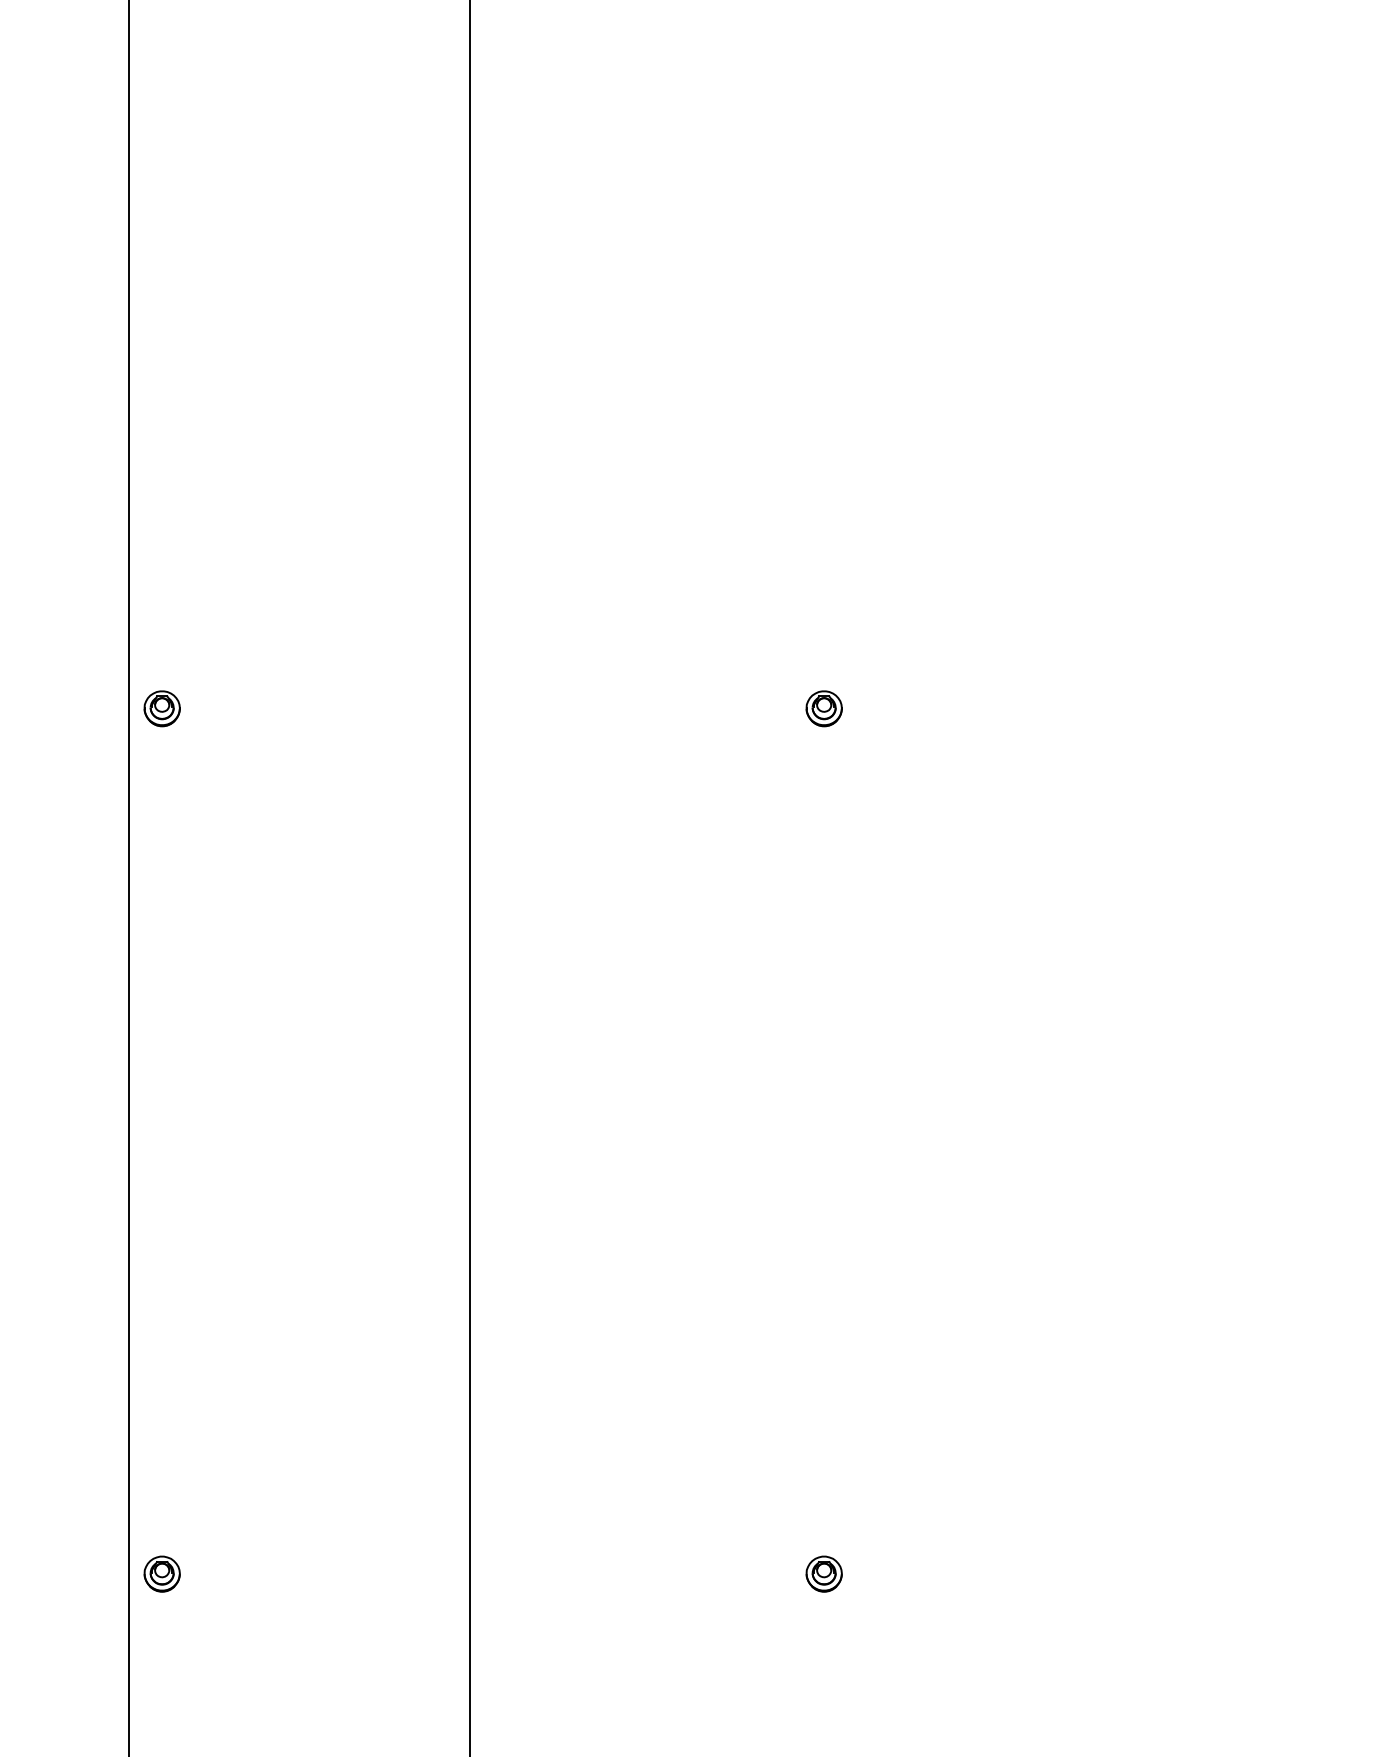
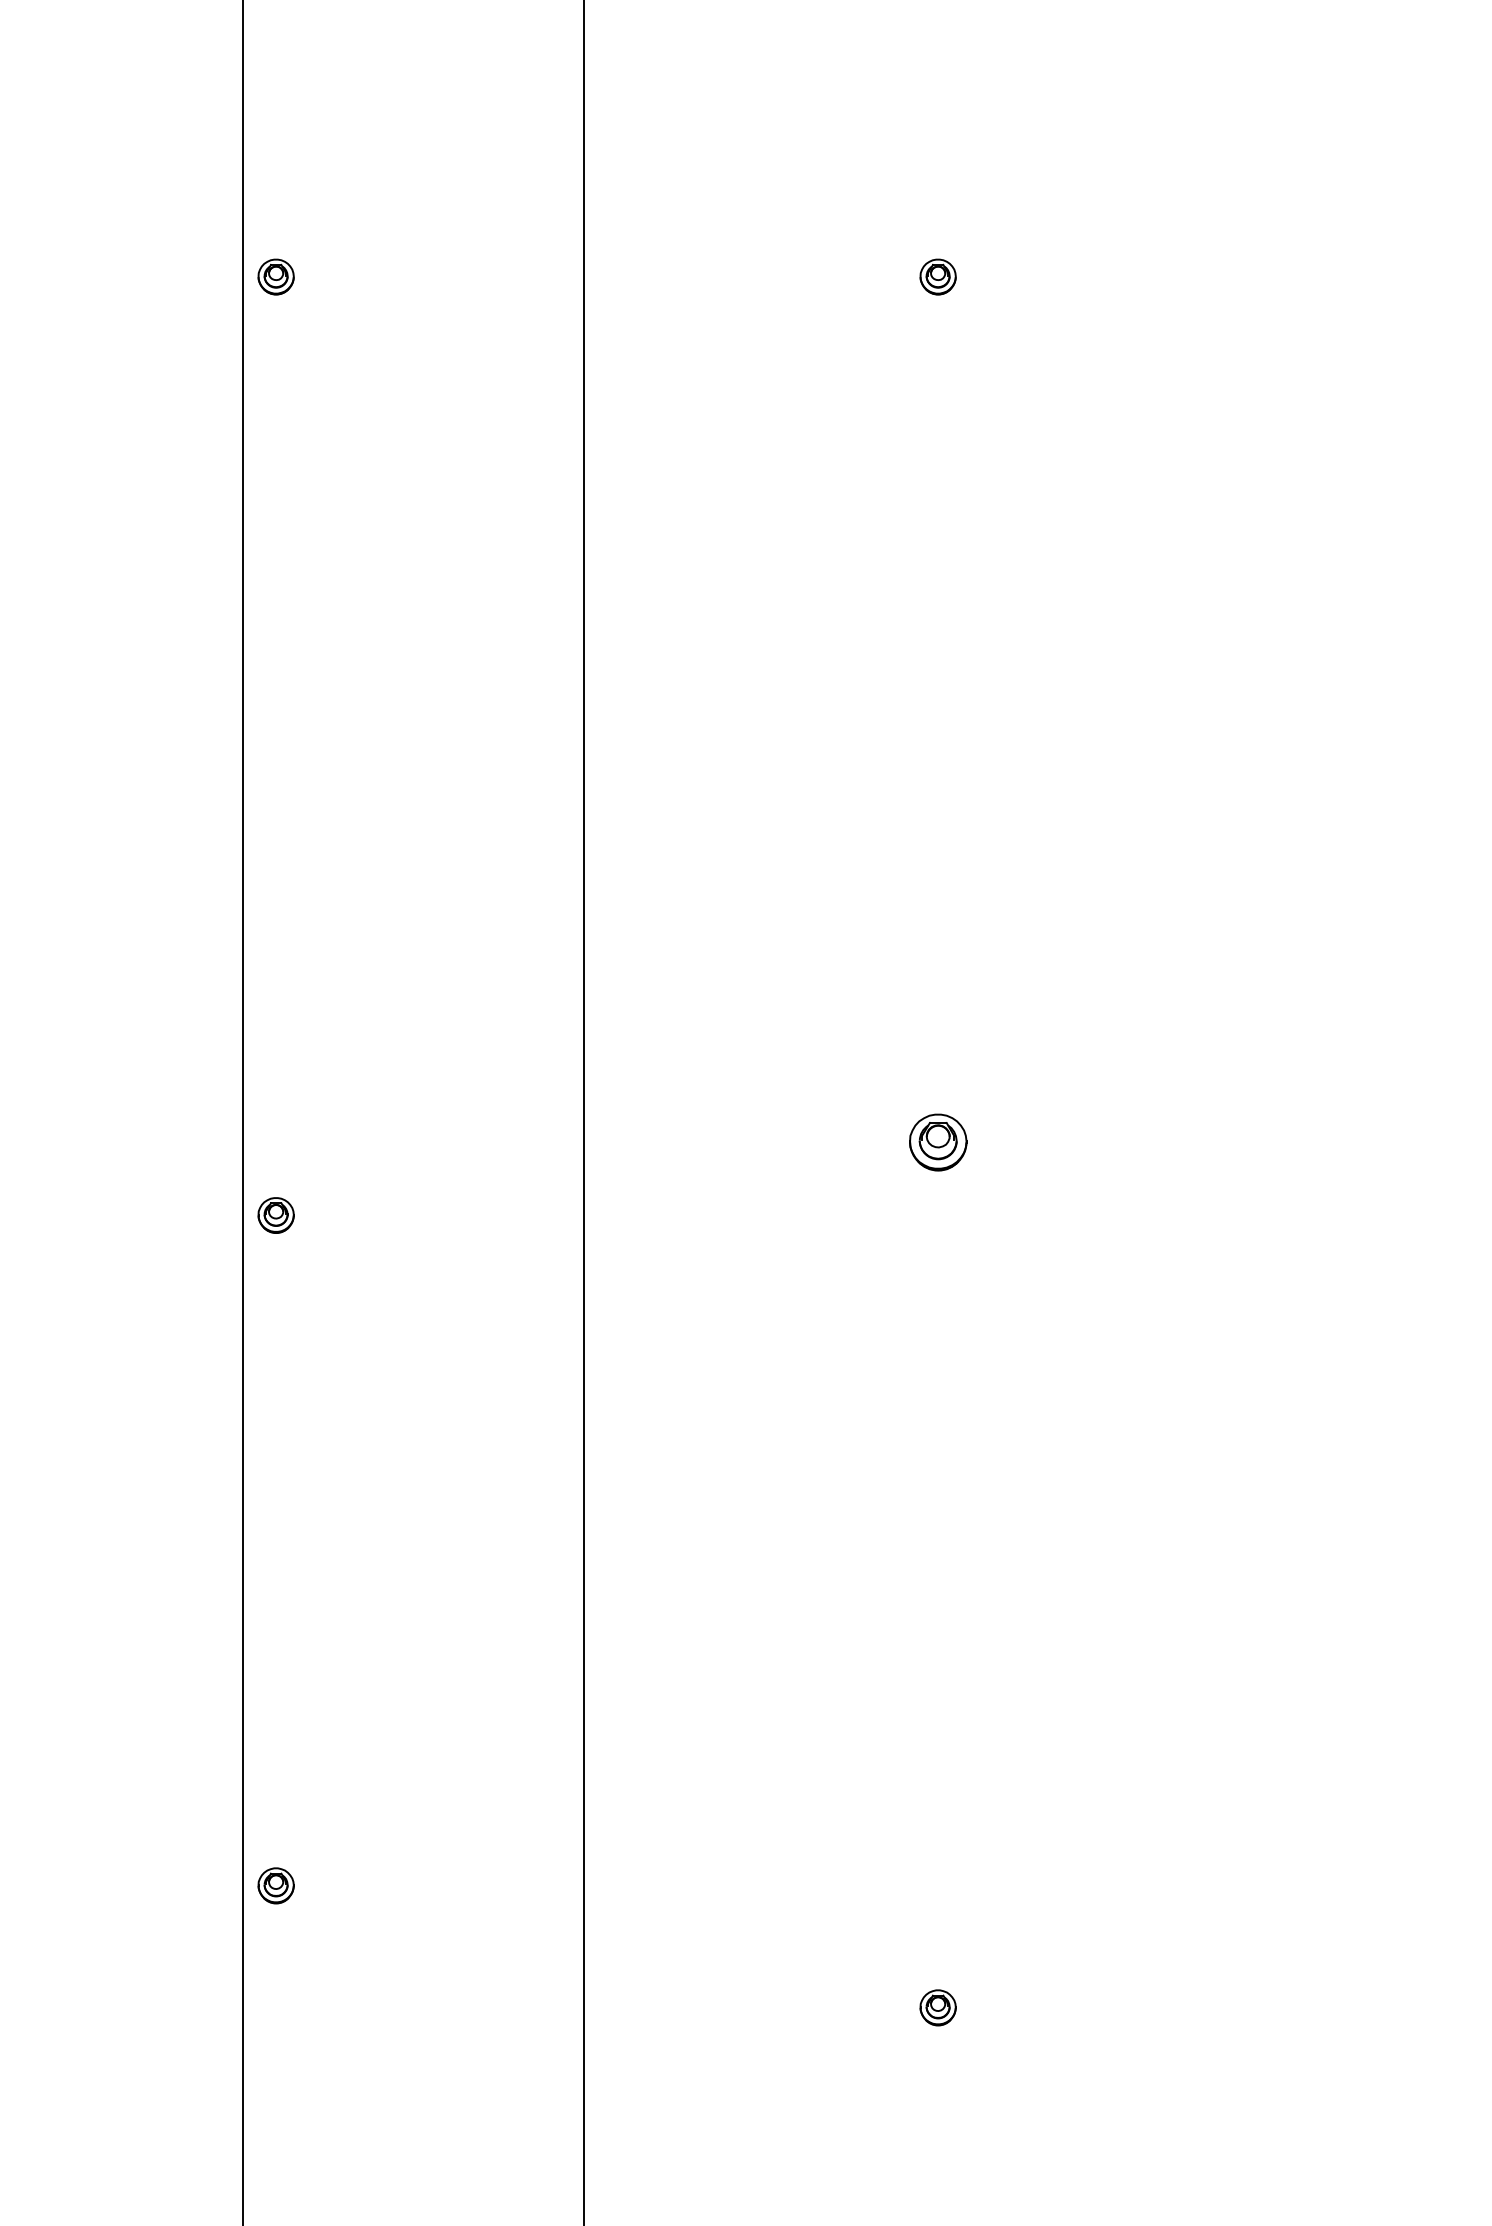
part: (161, 708) -> (275, 1215), moved
part: (823, 708) -> (937, 1142), size x1.6
part: (161, 1573) -> (275, 1885), moved

